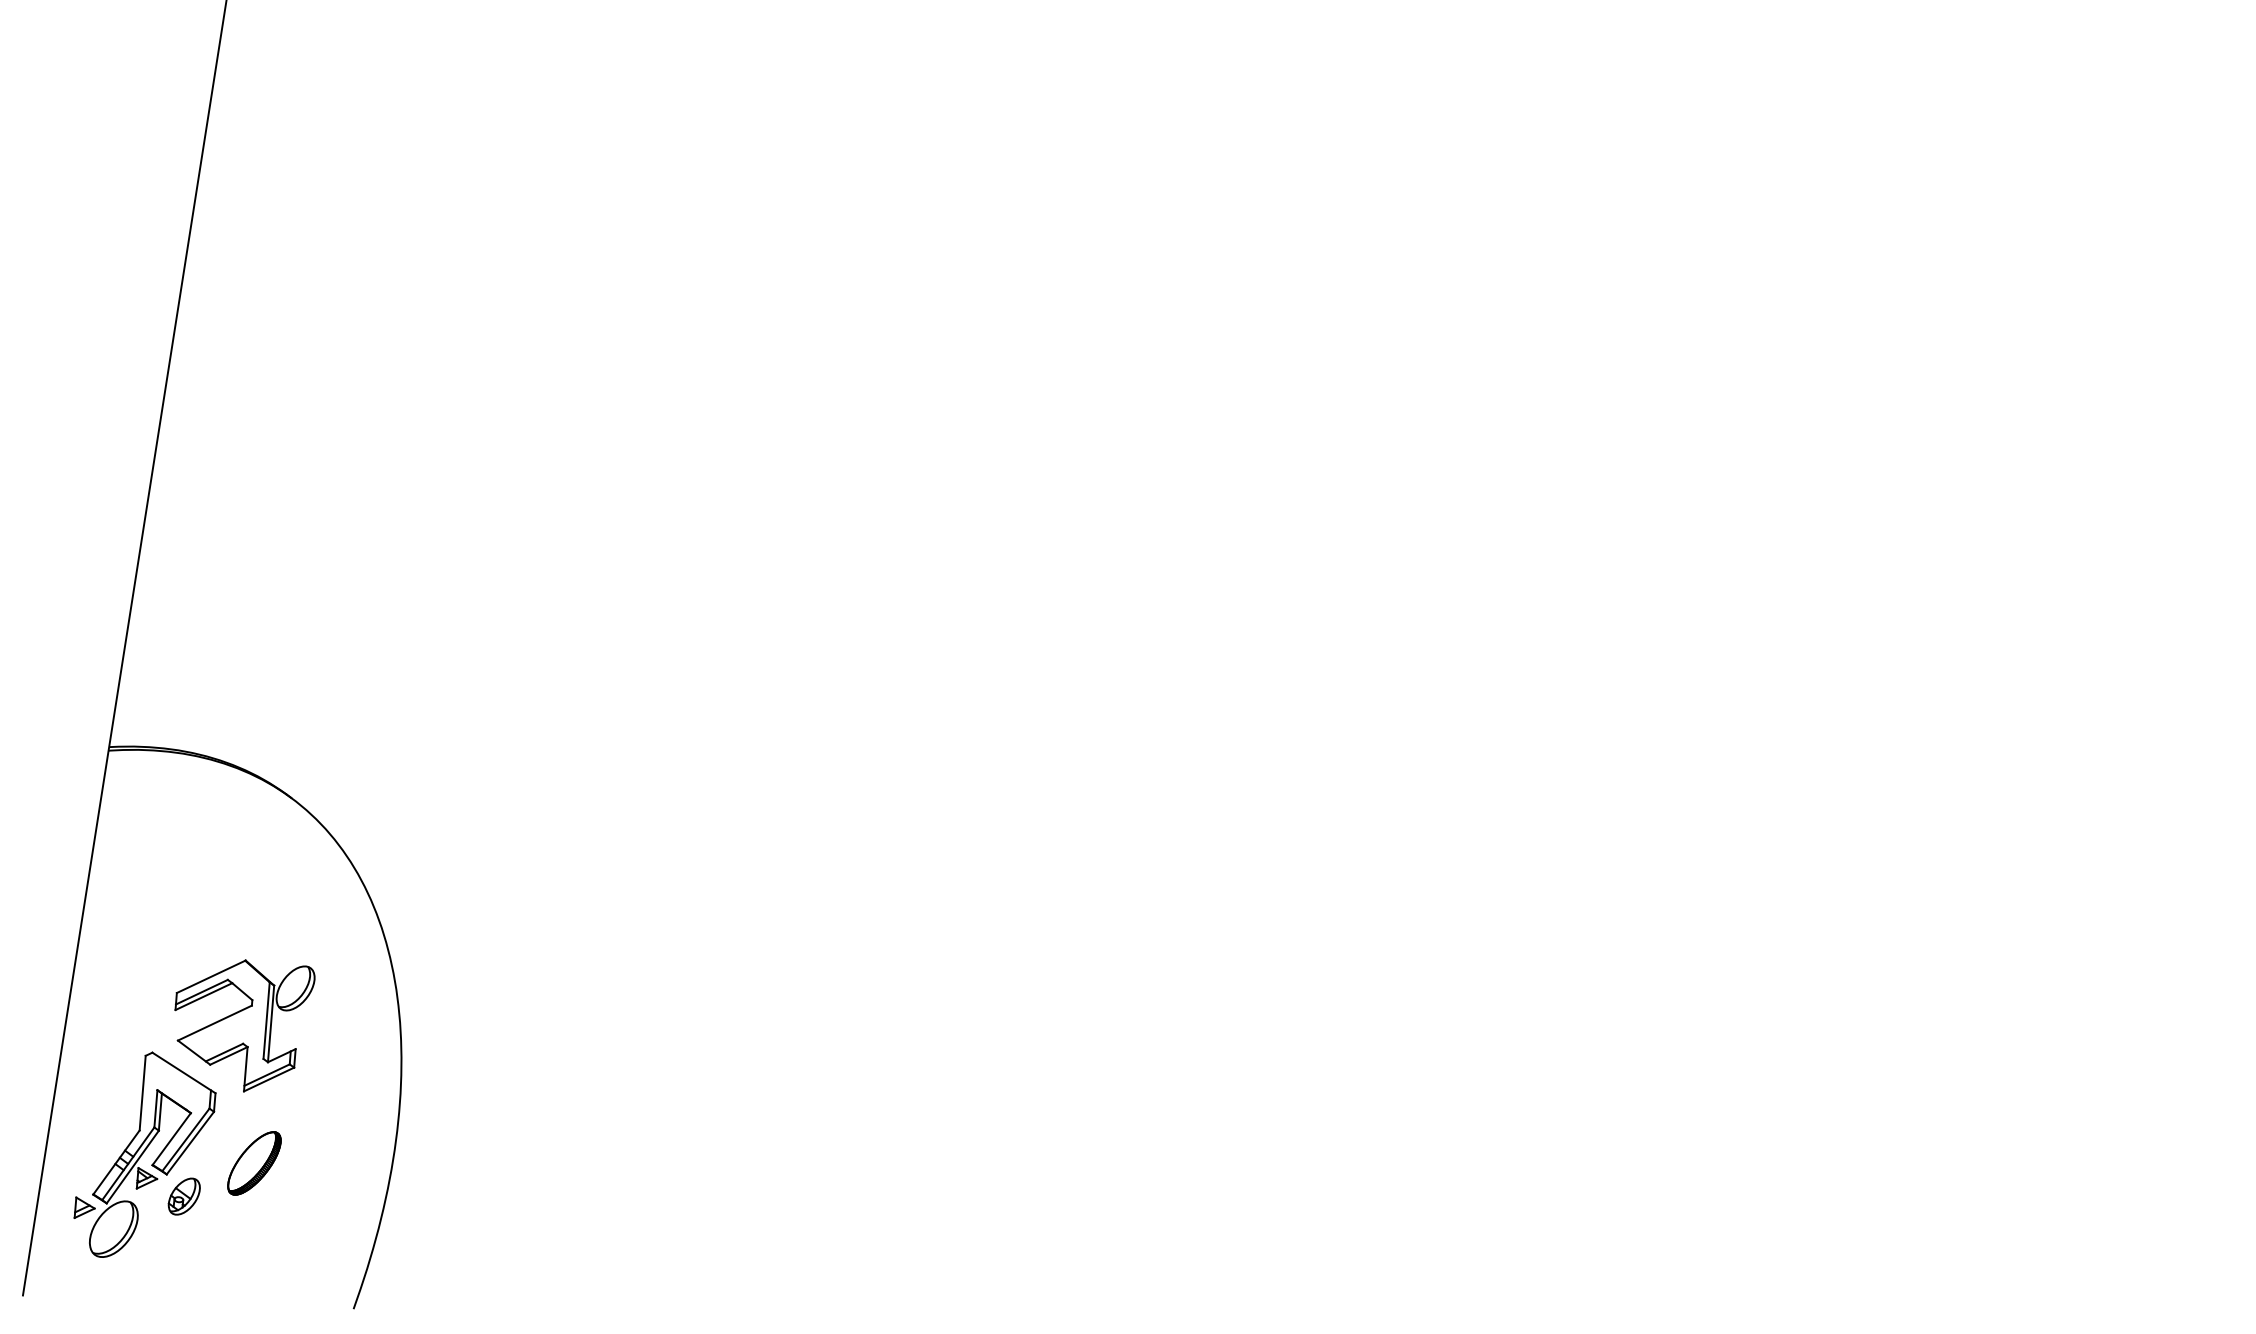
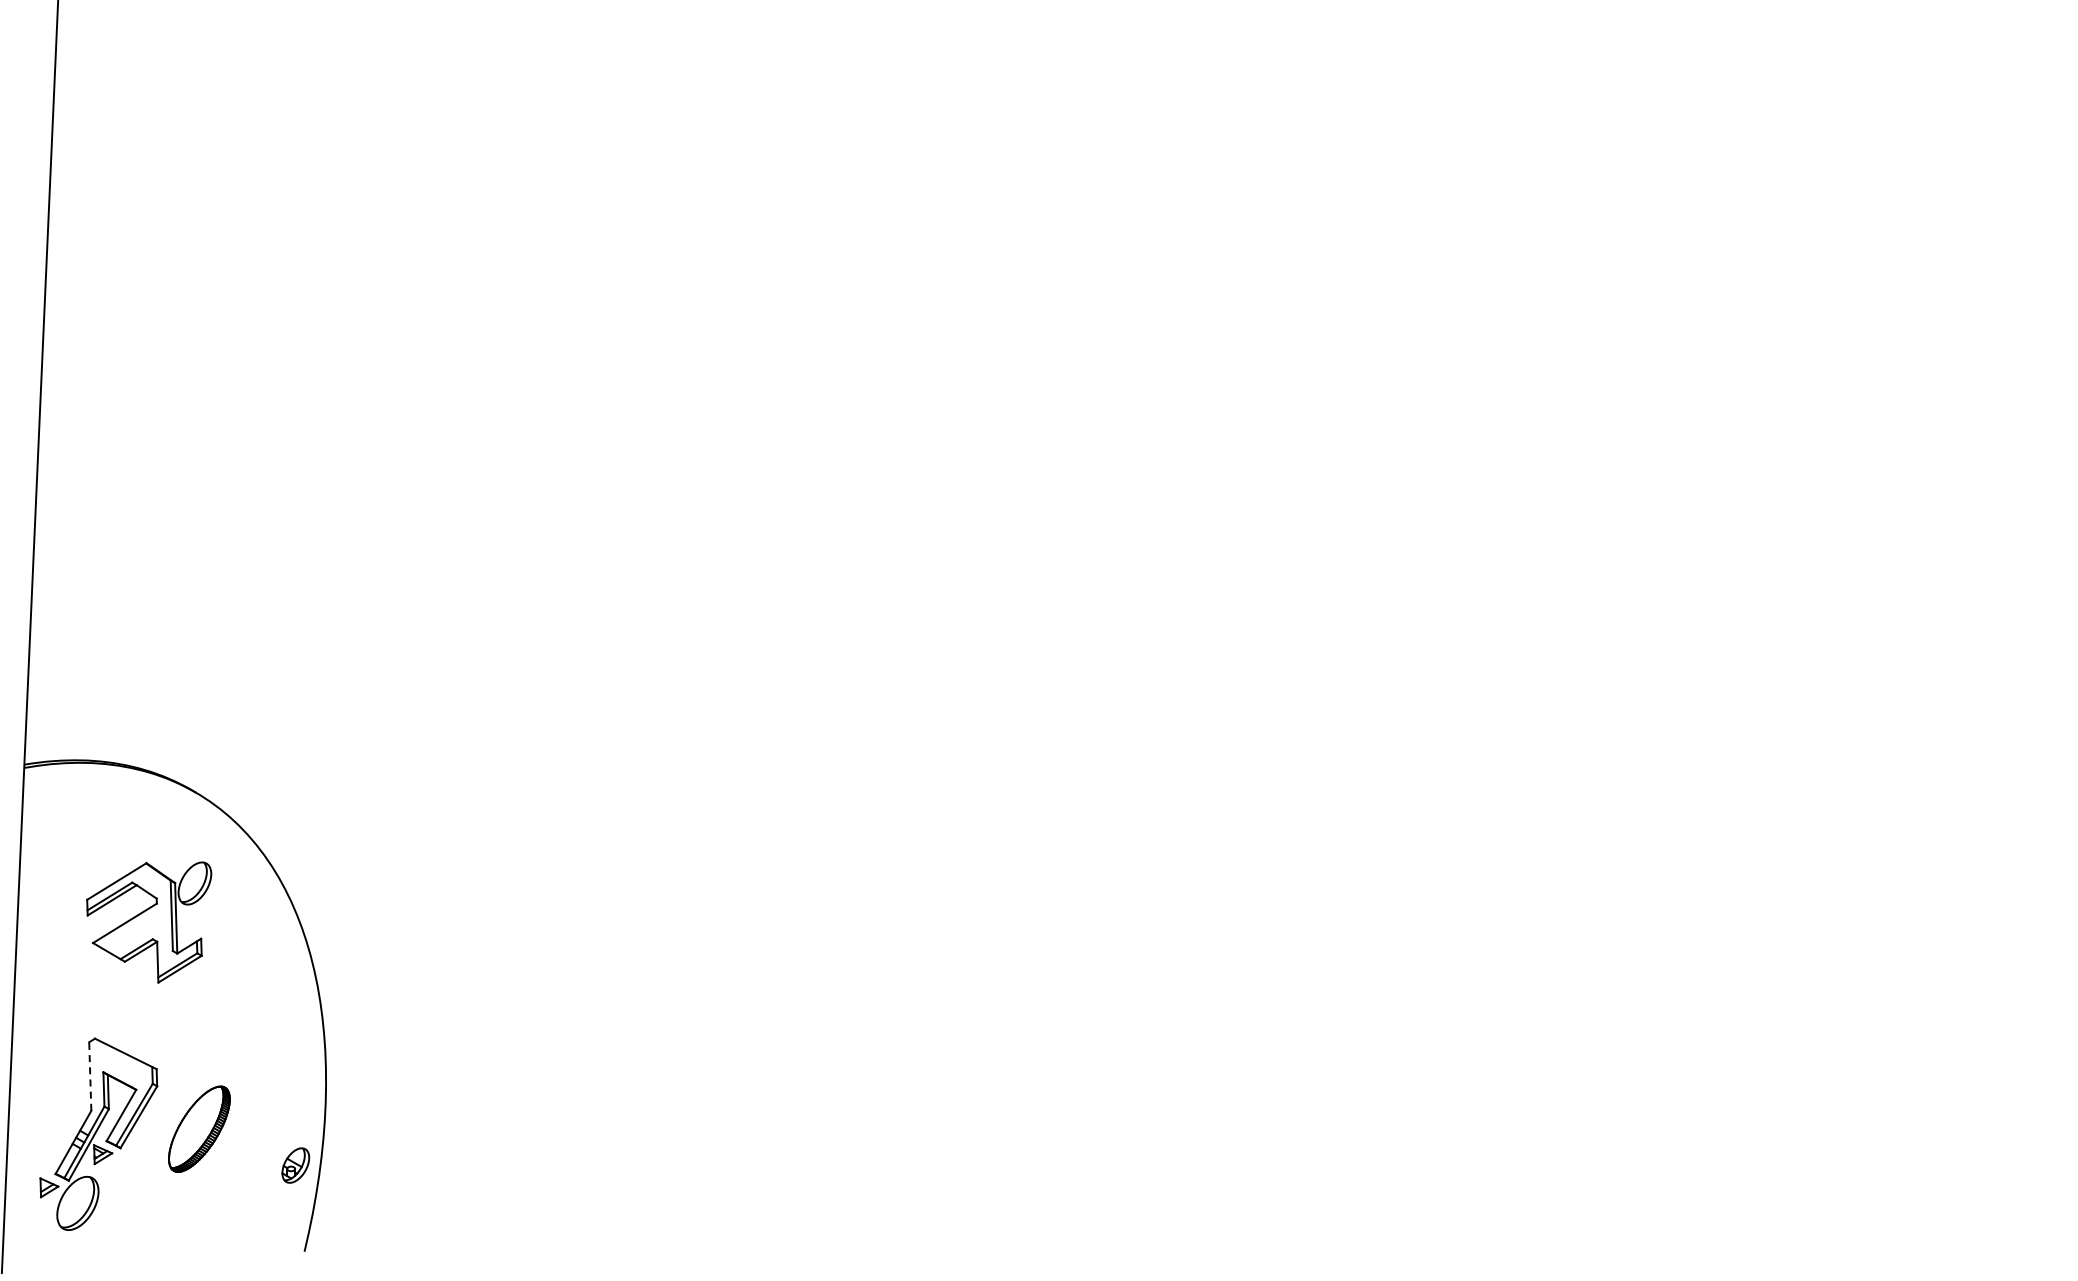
part: (241, 1025) -> (149, 922), moved
line: (142, 1093) -> (90, 1076), solid -> dashed
part: (253, 1162) -> (198, 1128), size x1.4
part: (184, 1196) -> (295, 1165), moved

